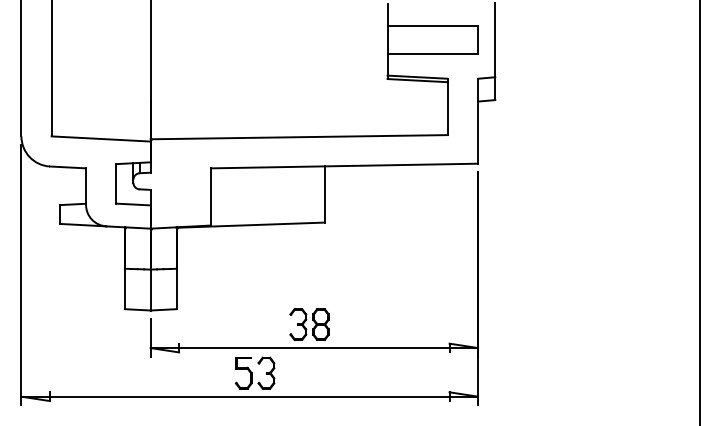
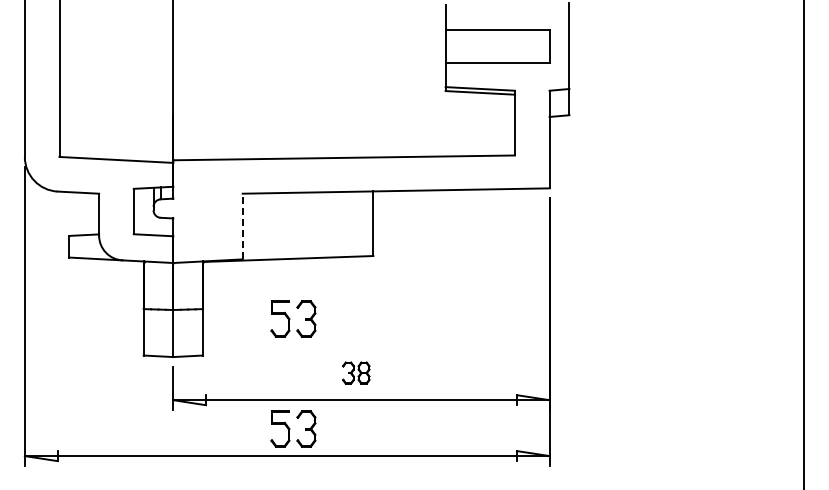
line: (210, 196) -> (242, 226), solid -> dashed
part: (255, 276) -> (293, 318), added
part: (310, 323) -> (356, 372), size x0.6

